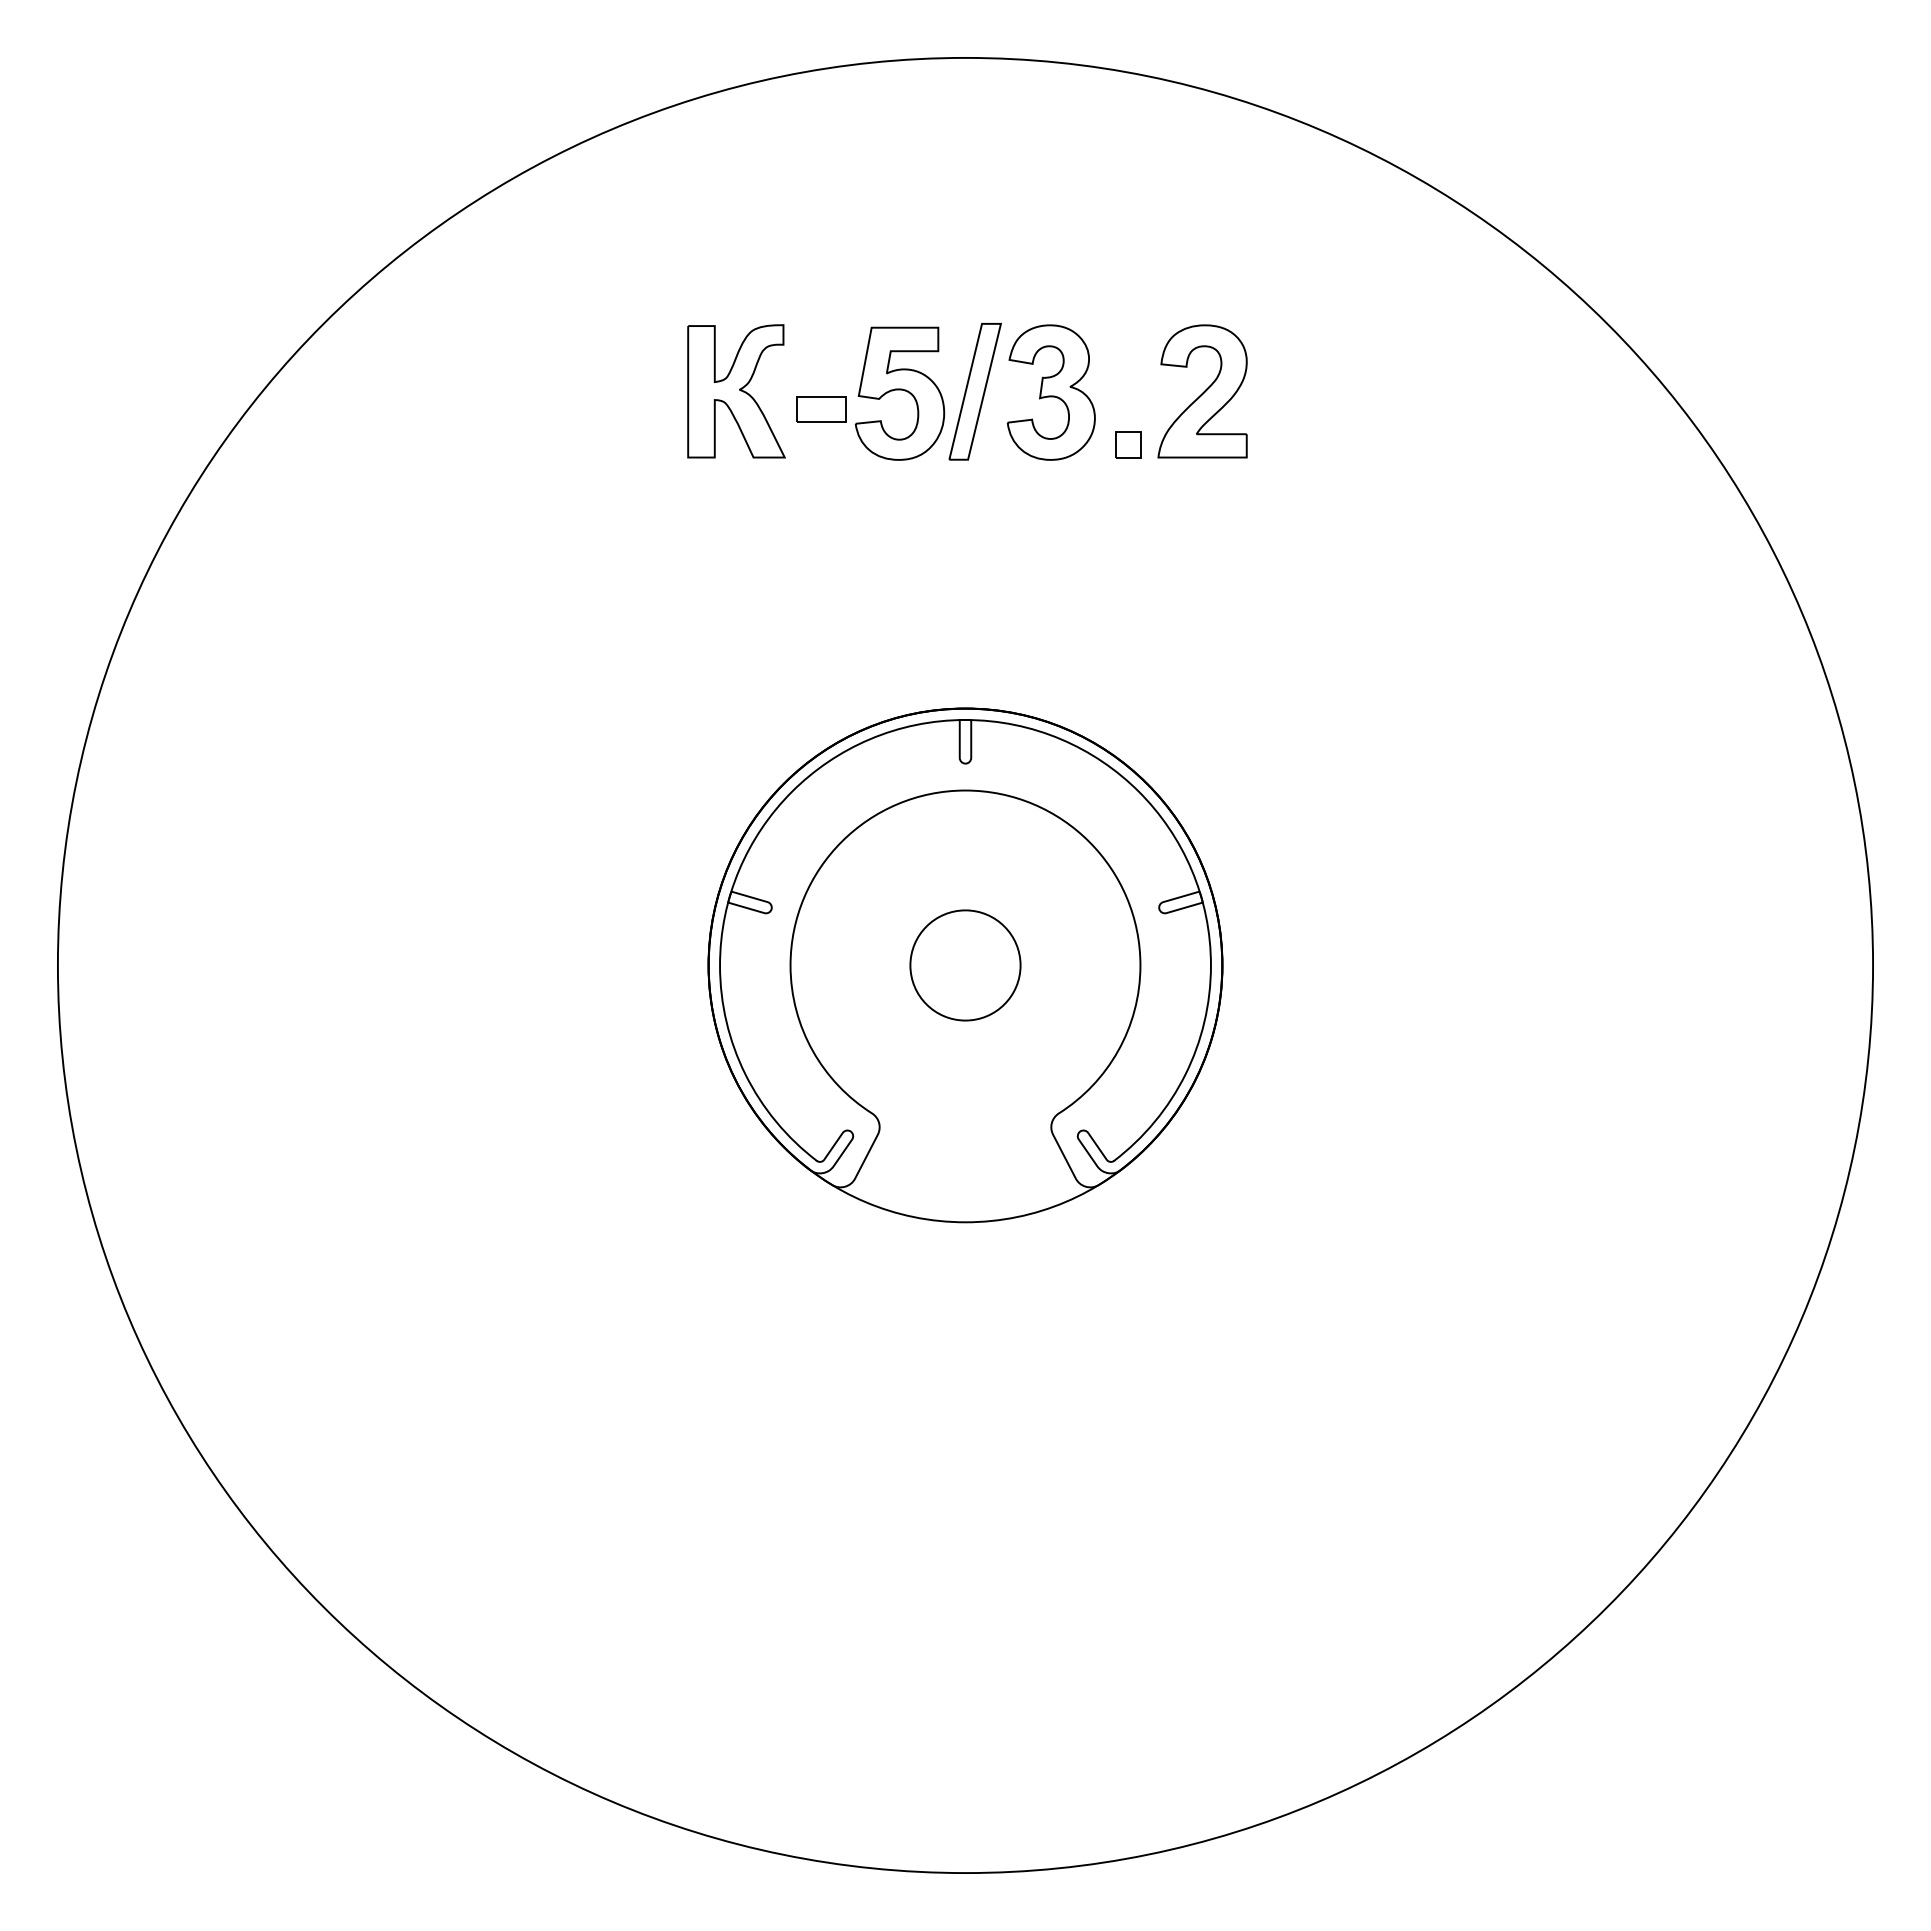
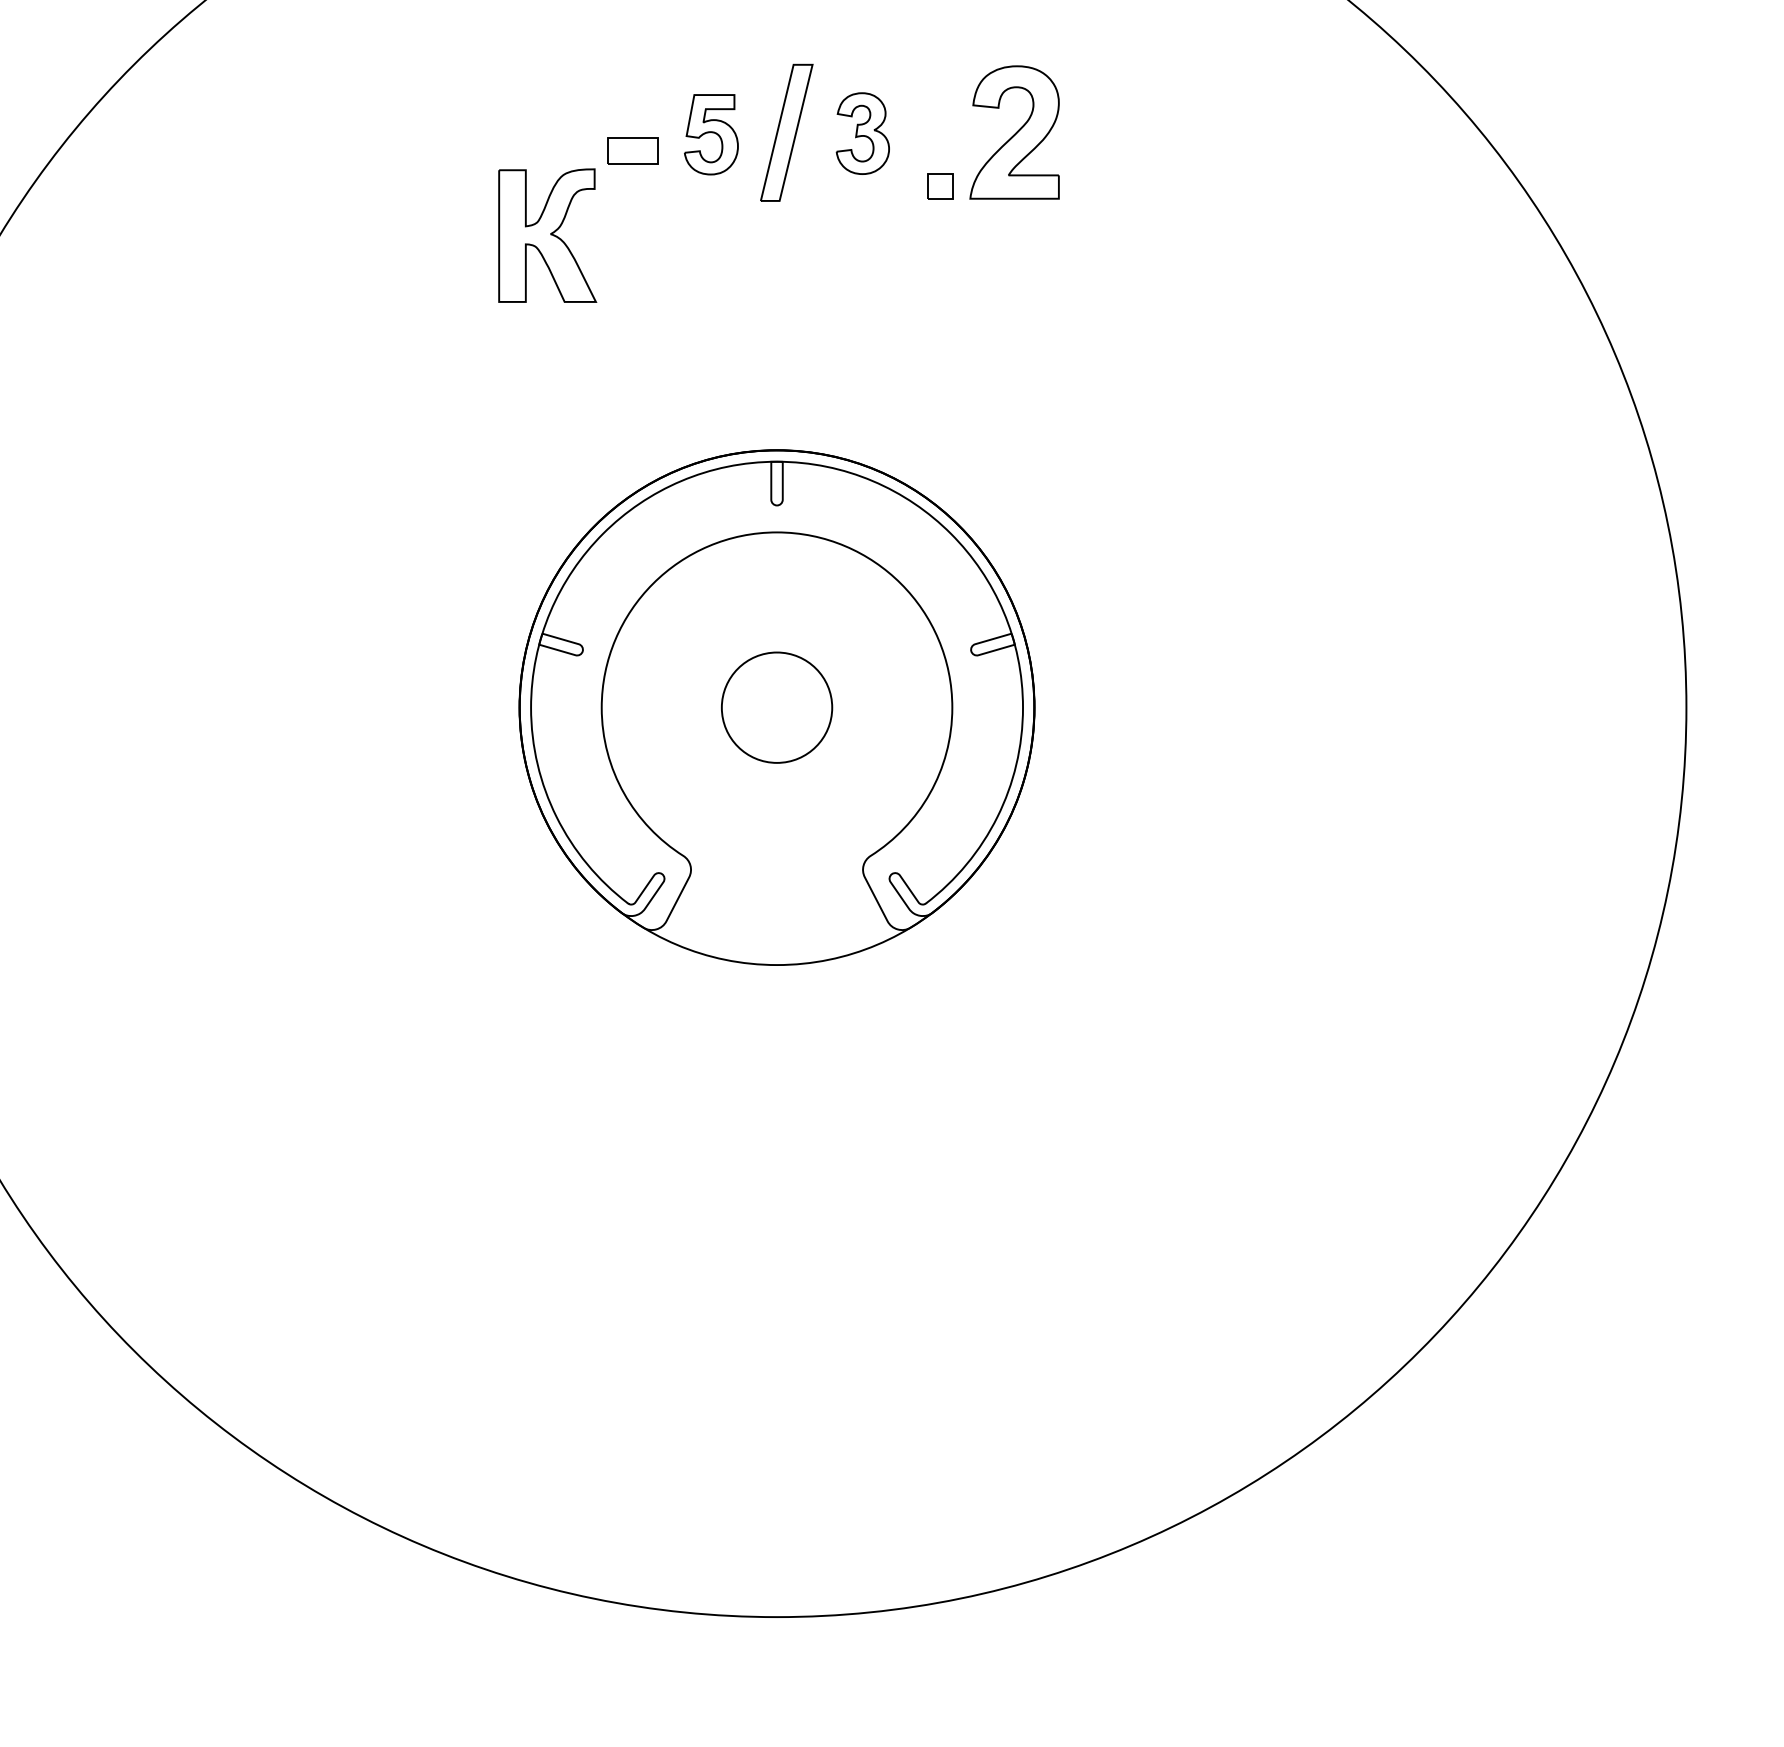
part: (736, 391) -> (547, 235), moved
part: (1050, 392) -> (862, 133), size x0.6
part: (899, 393) -> (710, 134), size x0.6

